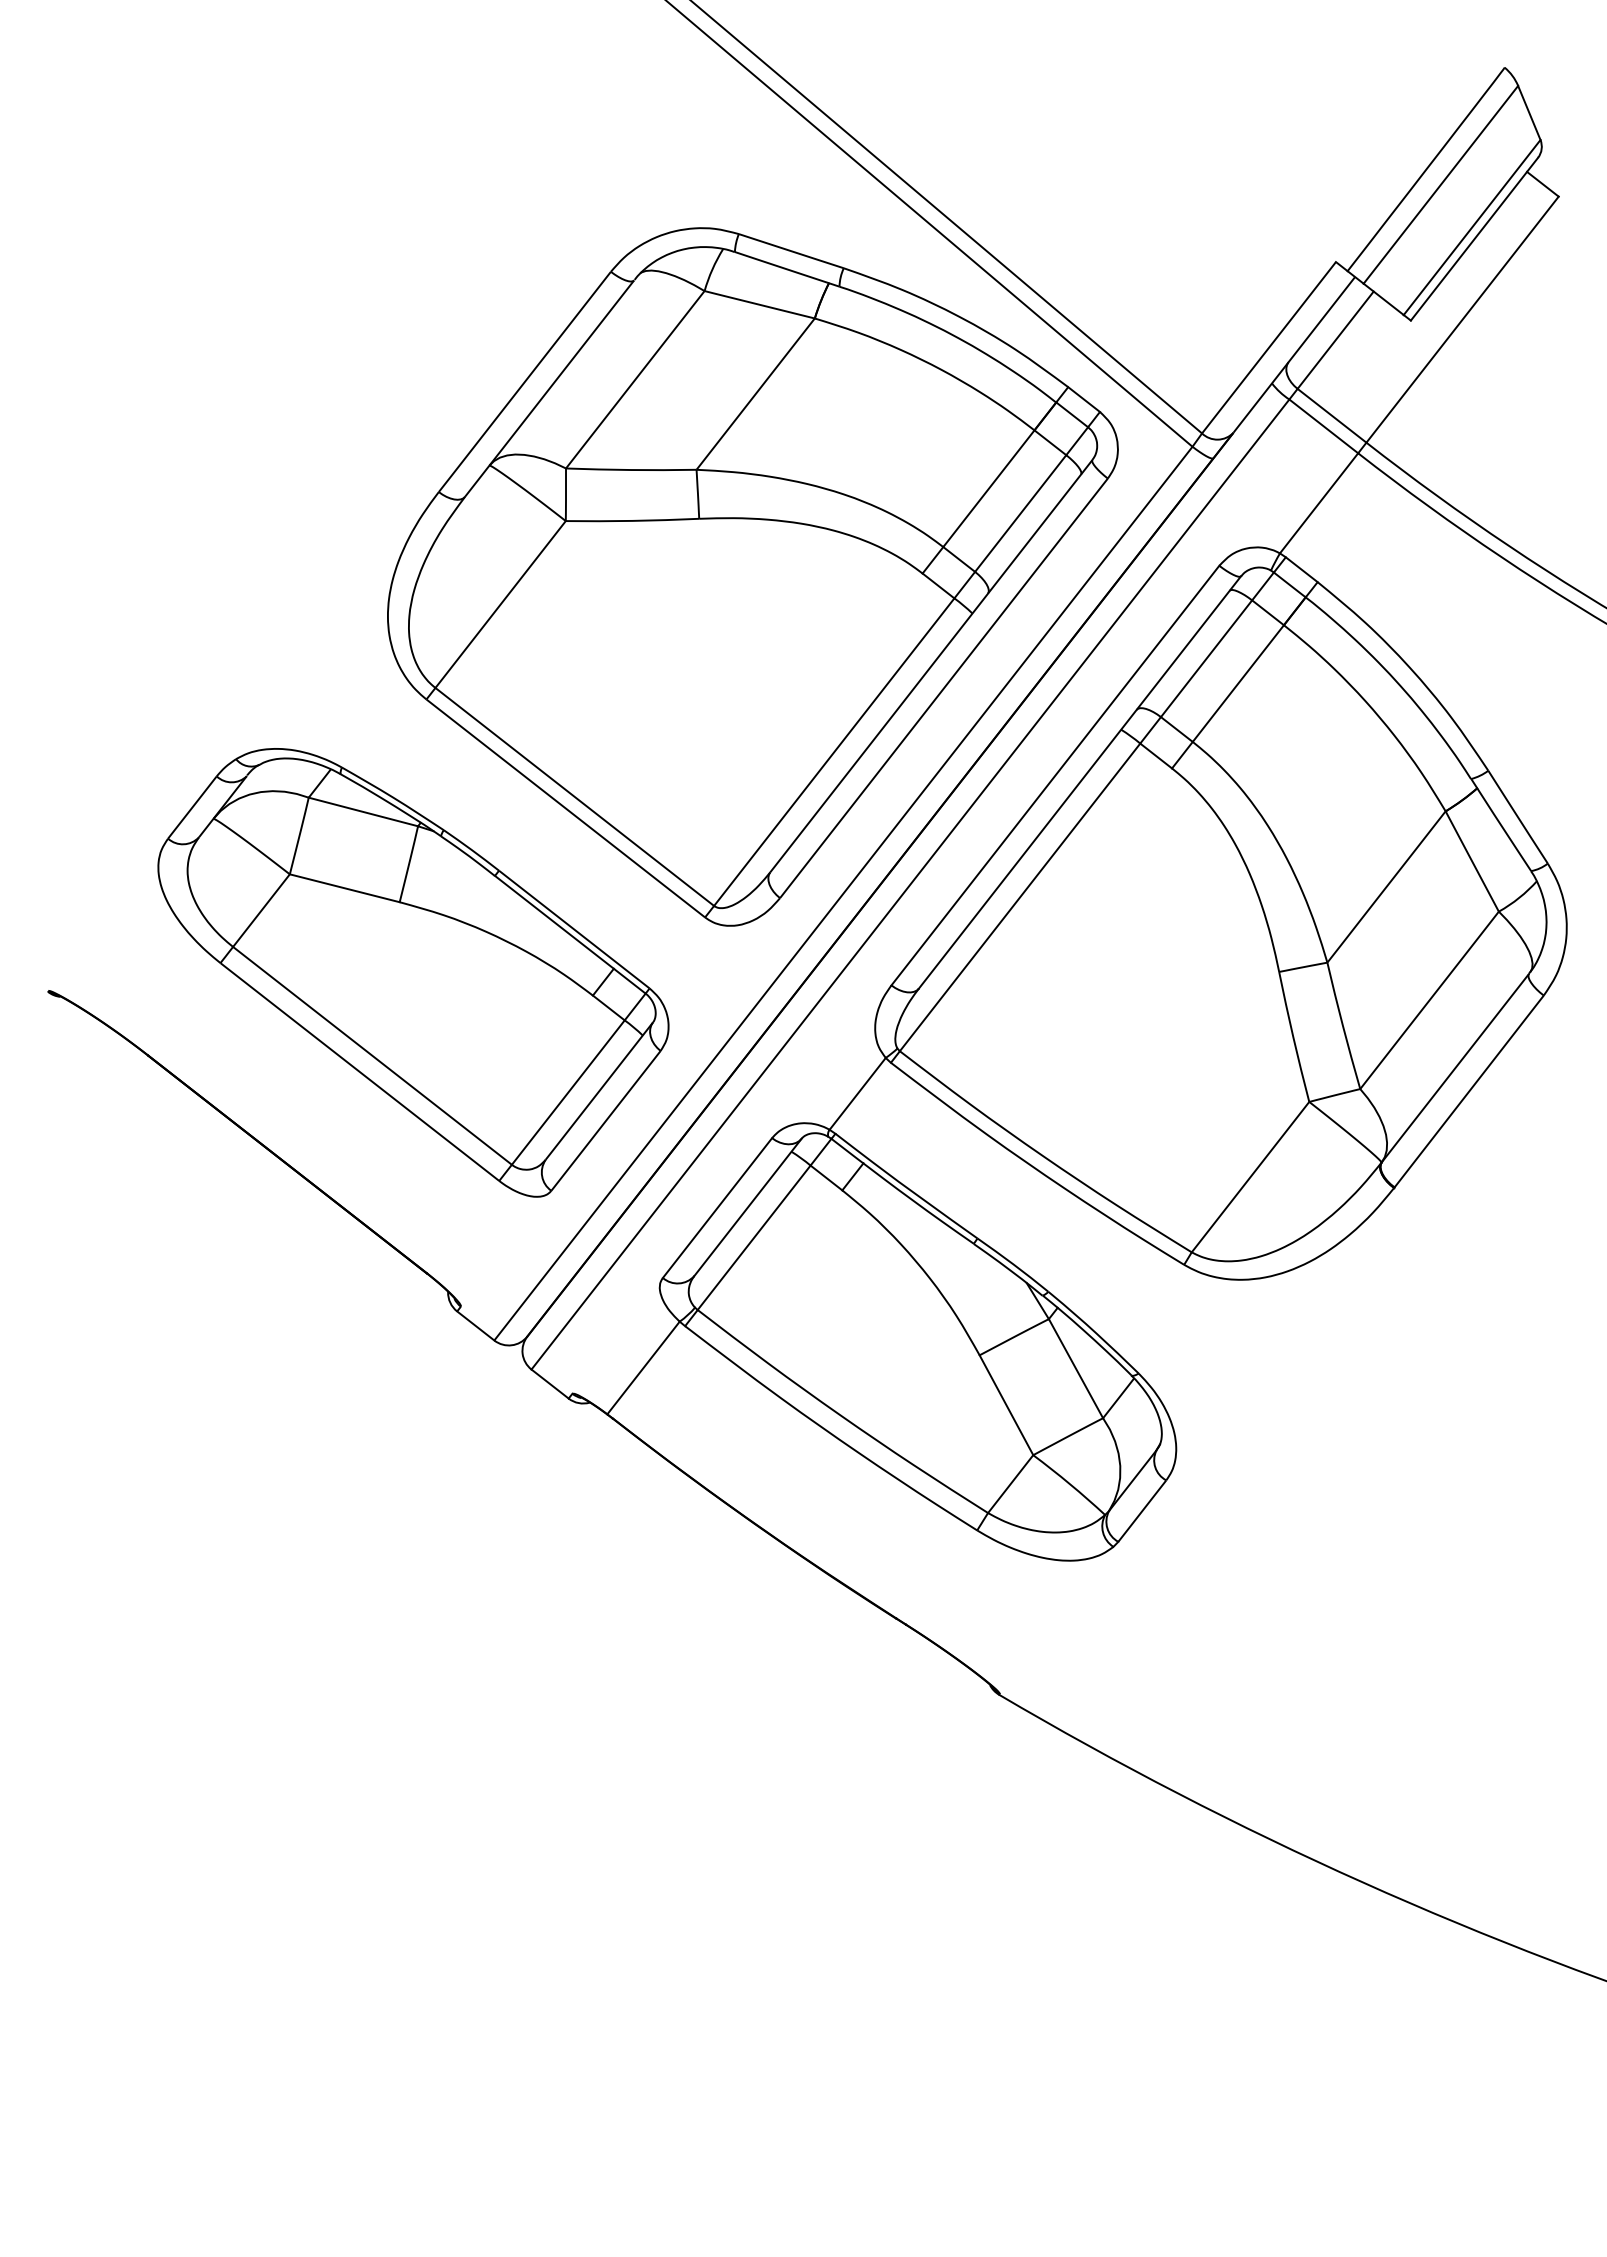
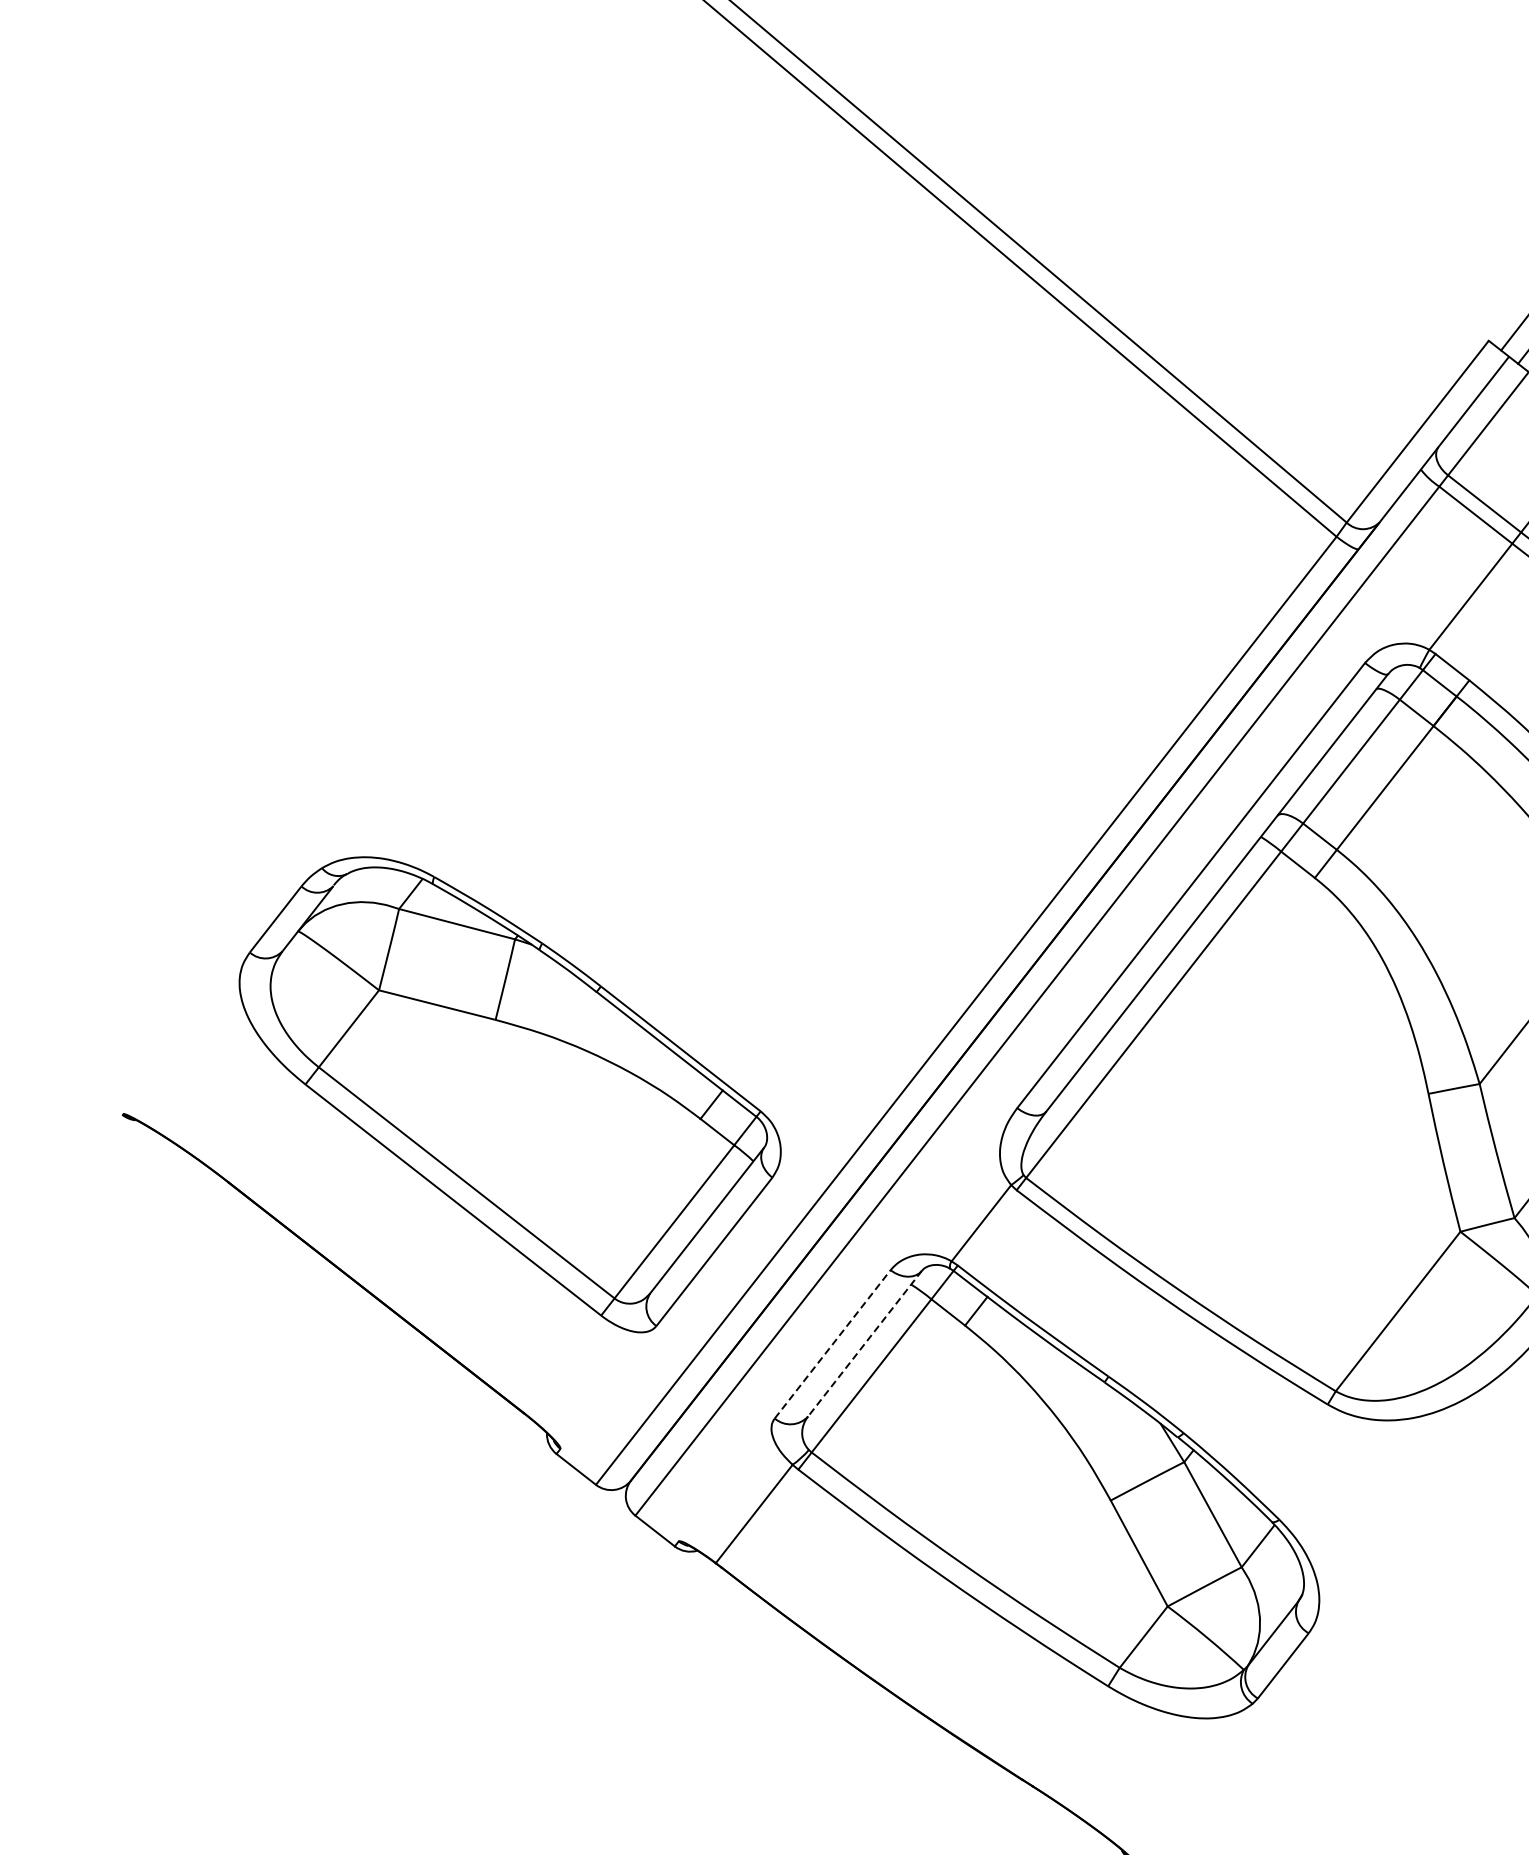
part: (752, 576) -> (869, 674), removed
line: (747, 1207) -> (864, 1343), solid -> dashed
line: (717, 1208) -> (832, 1344), solid -> dashed

